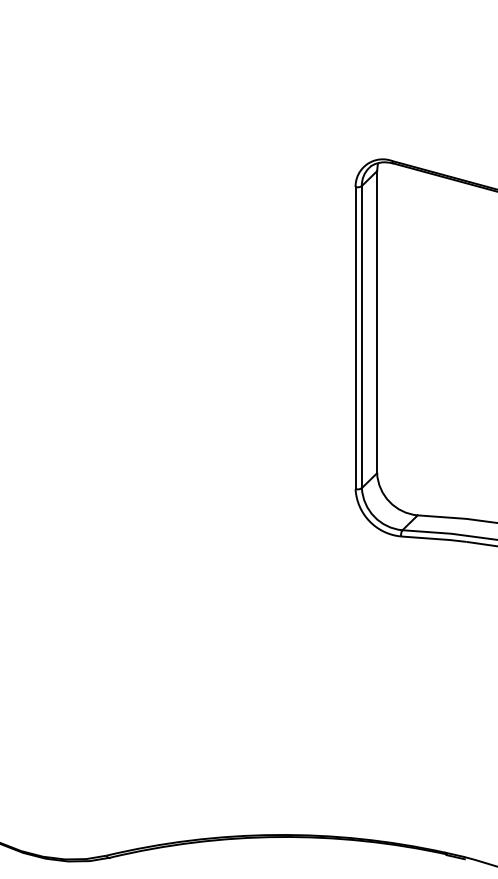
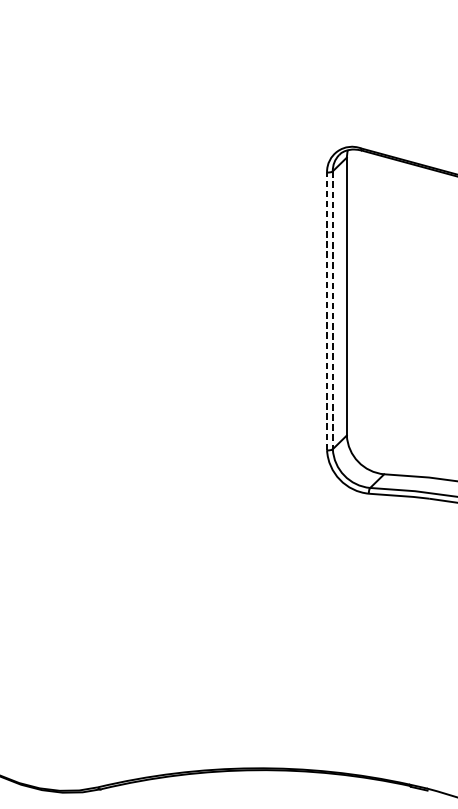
line: (355, 337) -> (326, 310), solid -> dashed
line: (361, 337) -> (332, 310), solid -> dashed

